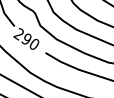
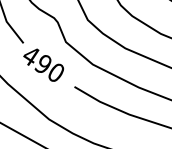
text: (18, 34) -> (29, 56), 290 -> 490

